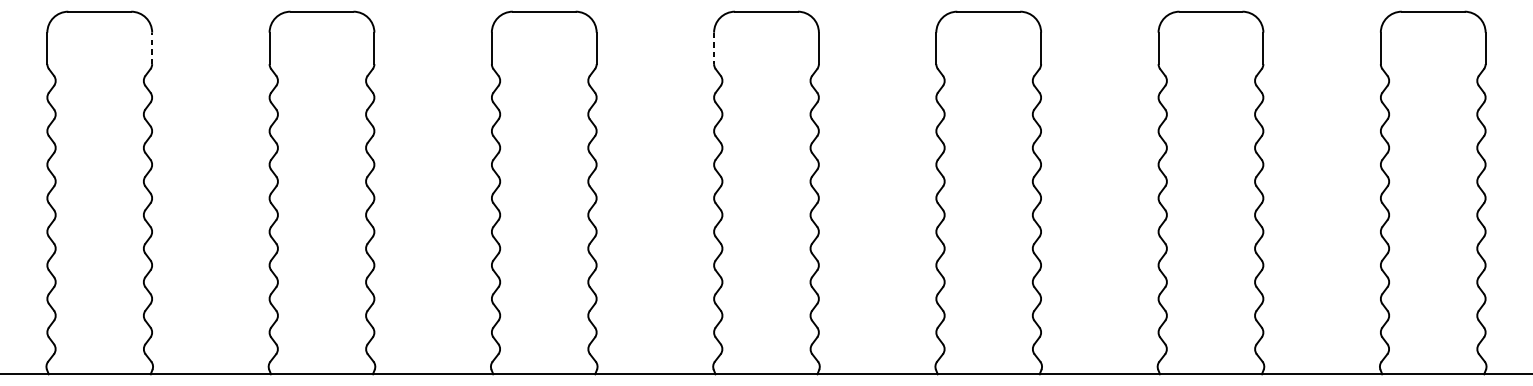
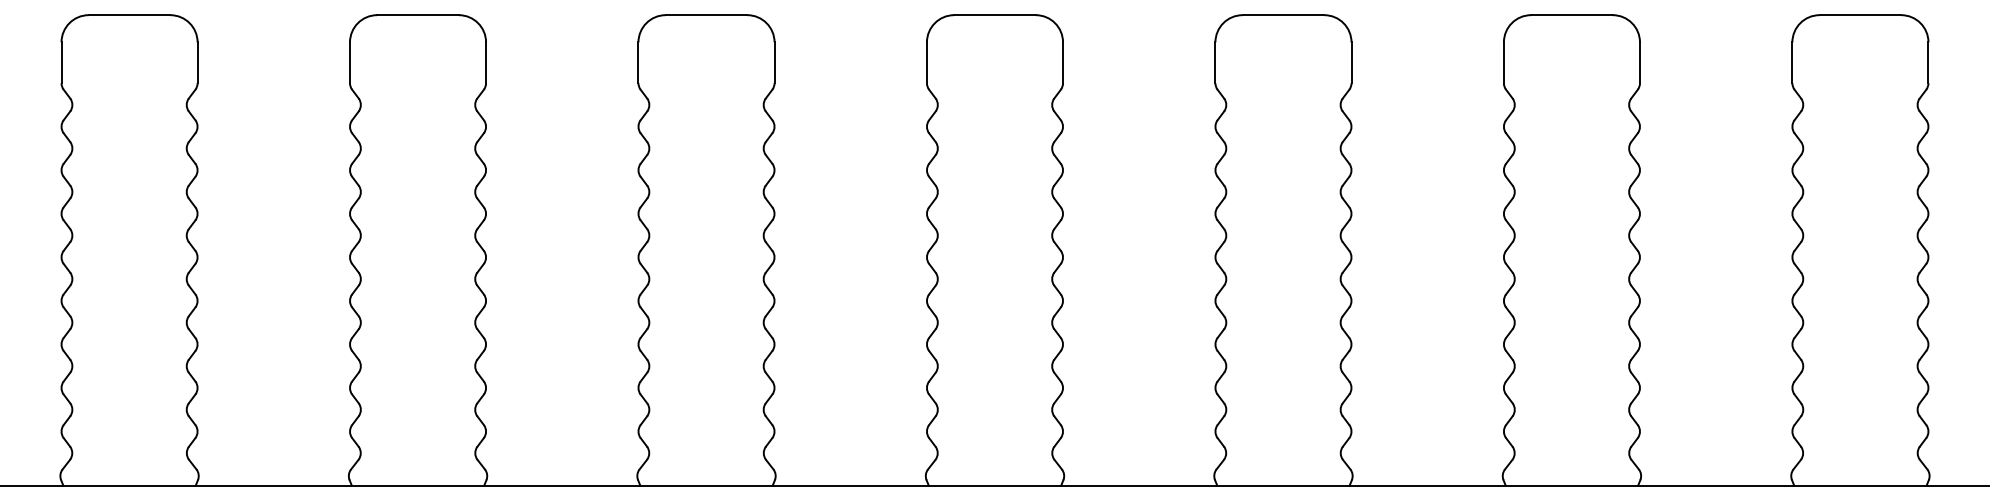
line: (152, 48) -> (197, 62), dashed -> solid
line: (713, 48) -> (926, 63), dashed -> solid

